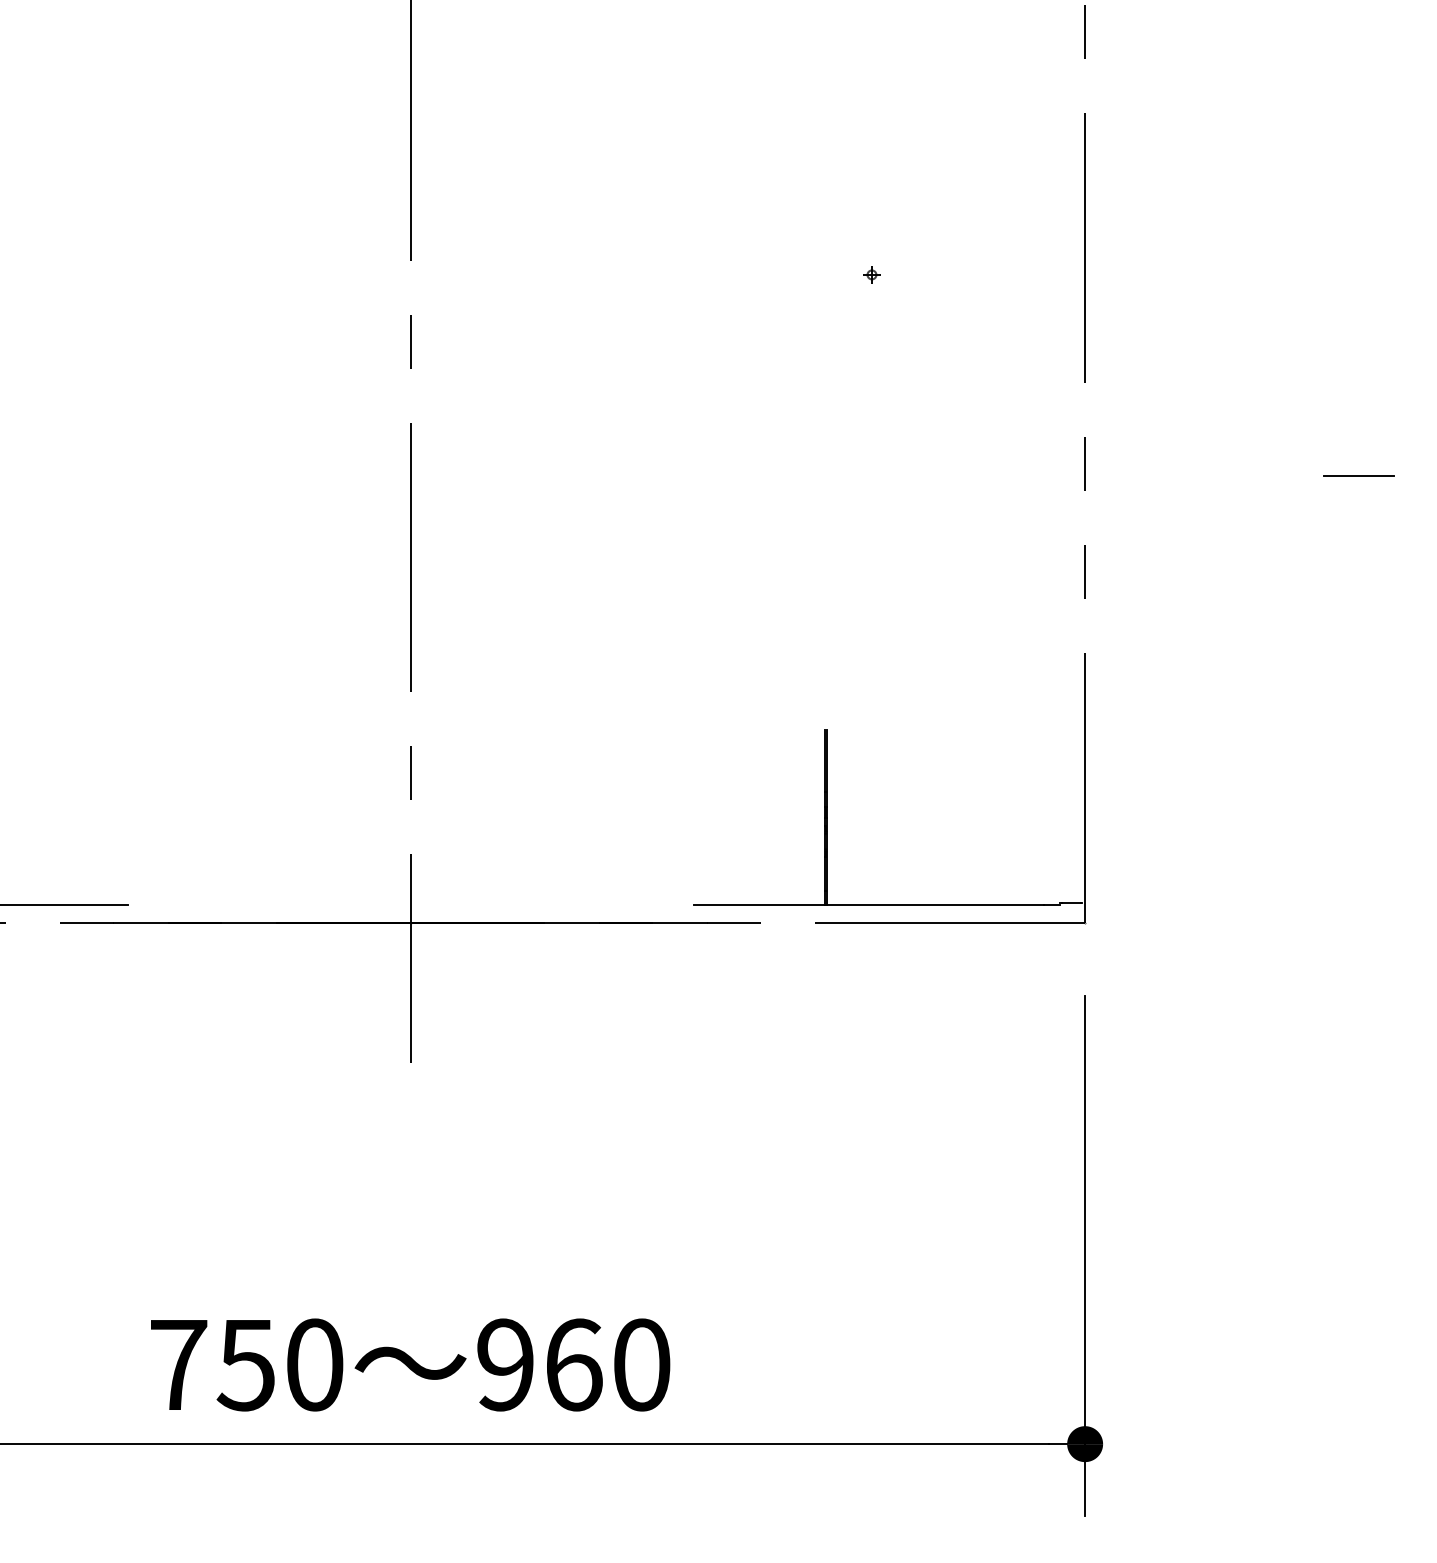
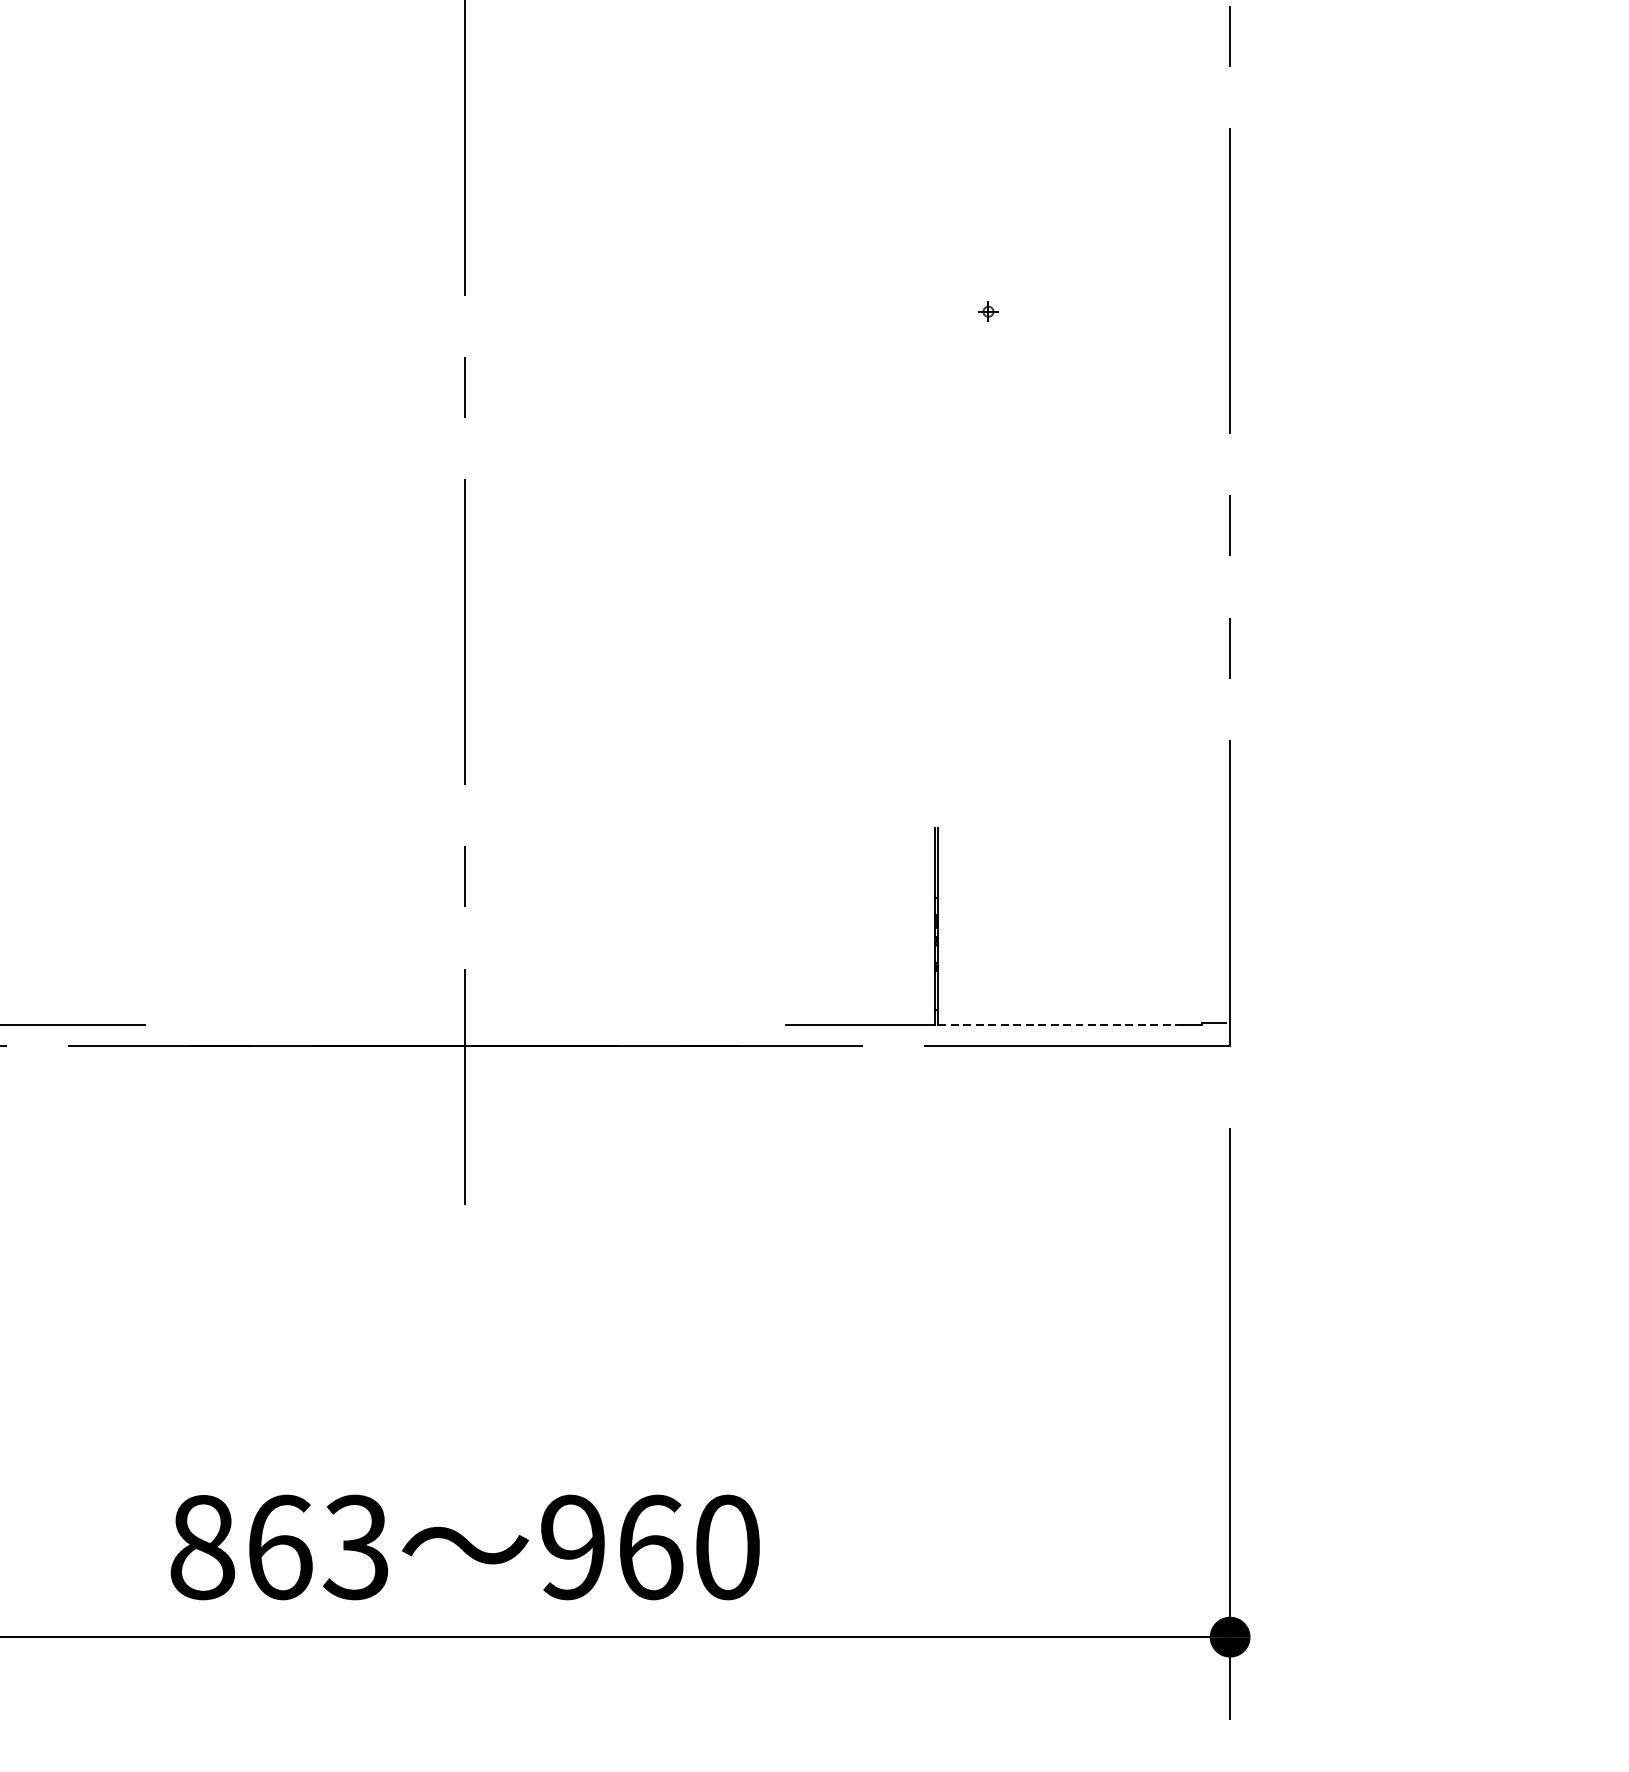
line: (1358, 475) -> (1540, 539), removed
line: (934, 904) -> (1059, 1025), solid -> dashed
text: (246, 1364) -> (279, 1546), 750 -> 863

